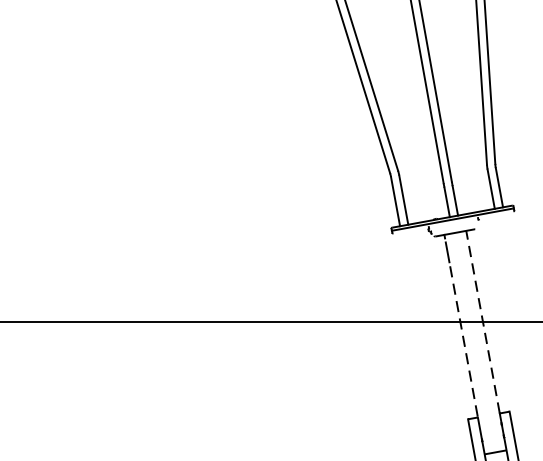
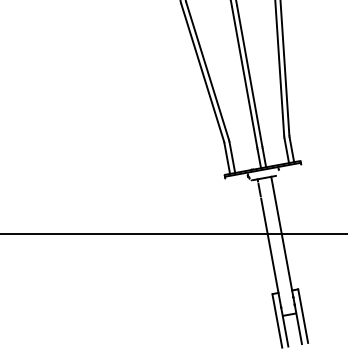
line: (482, 321) -> (281, 233), dashed -> solid
line: (463, 341) -> (269, 245), dashed -> solid

